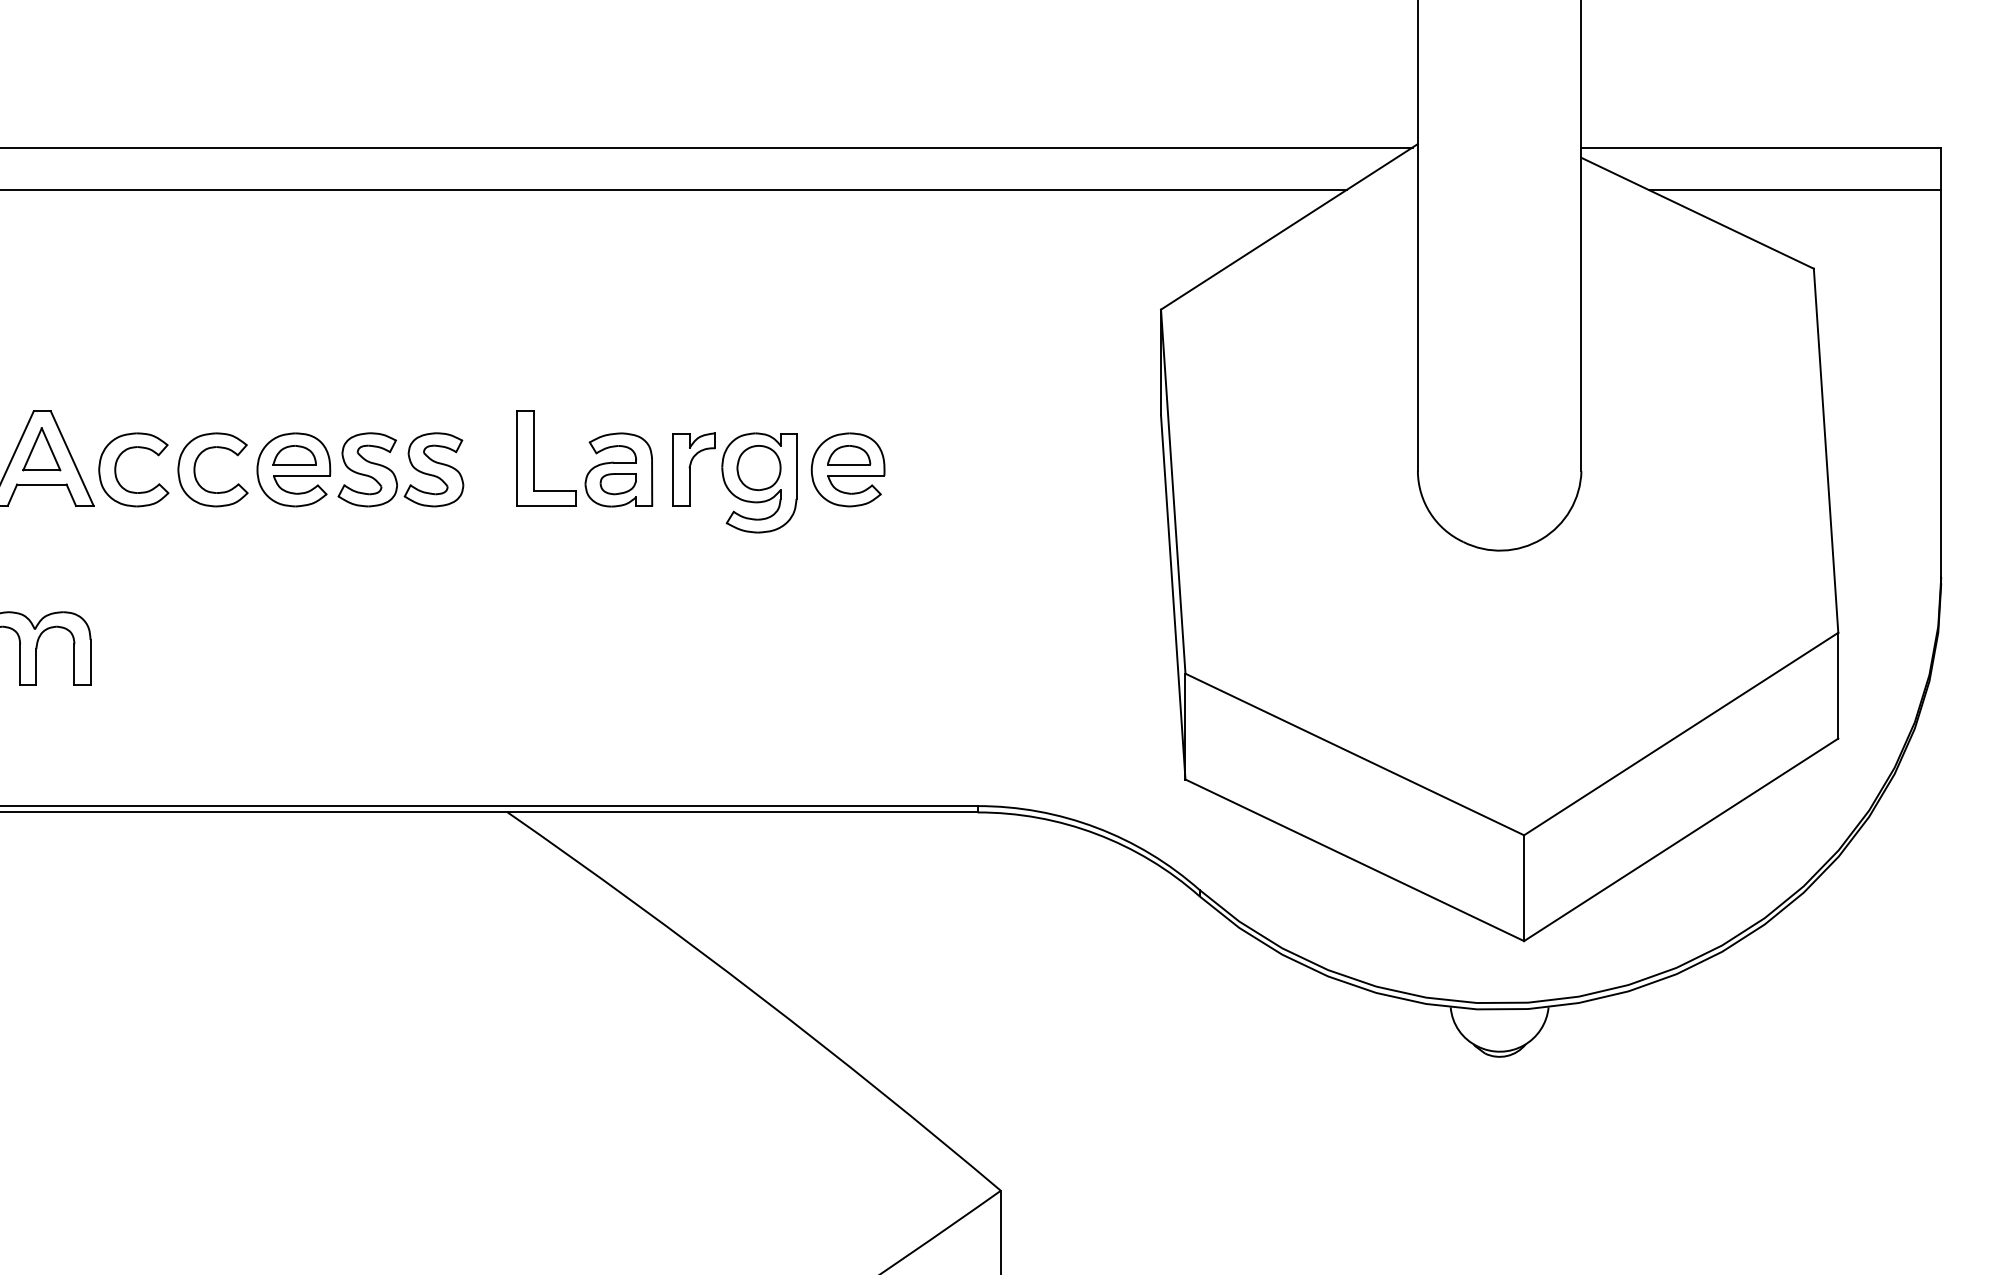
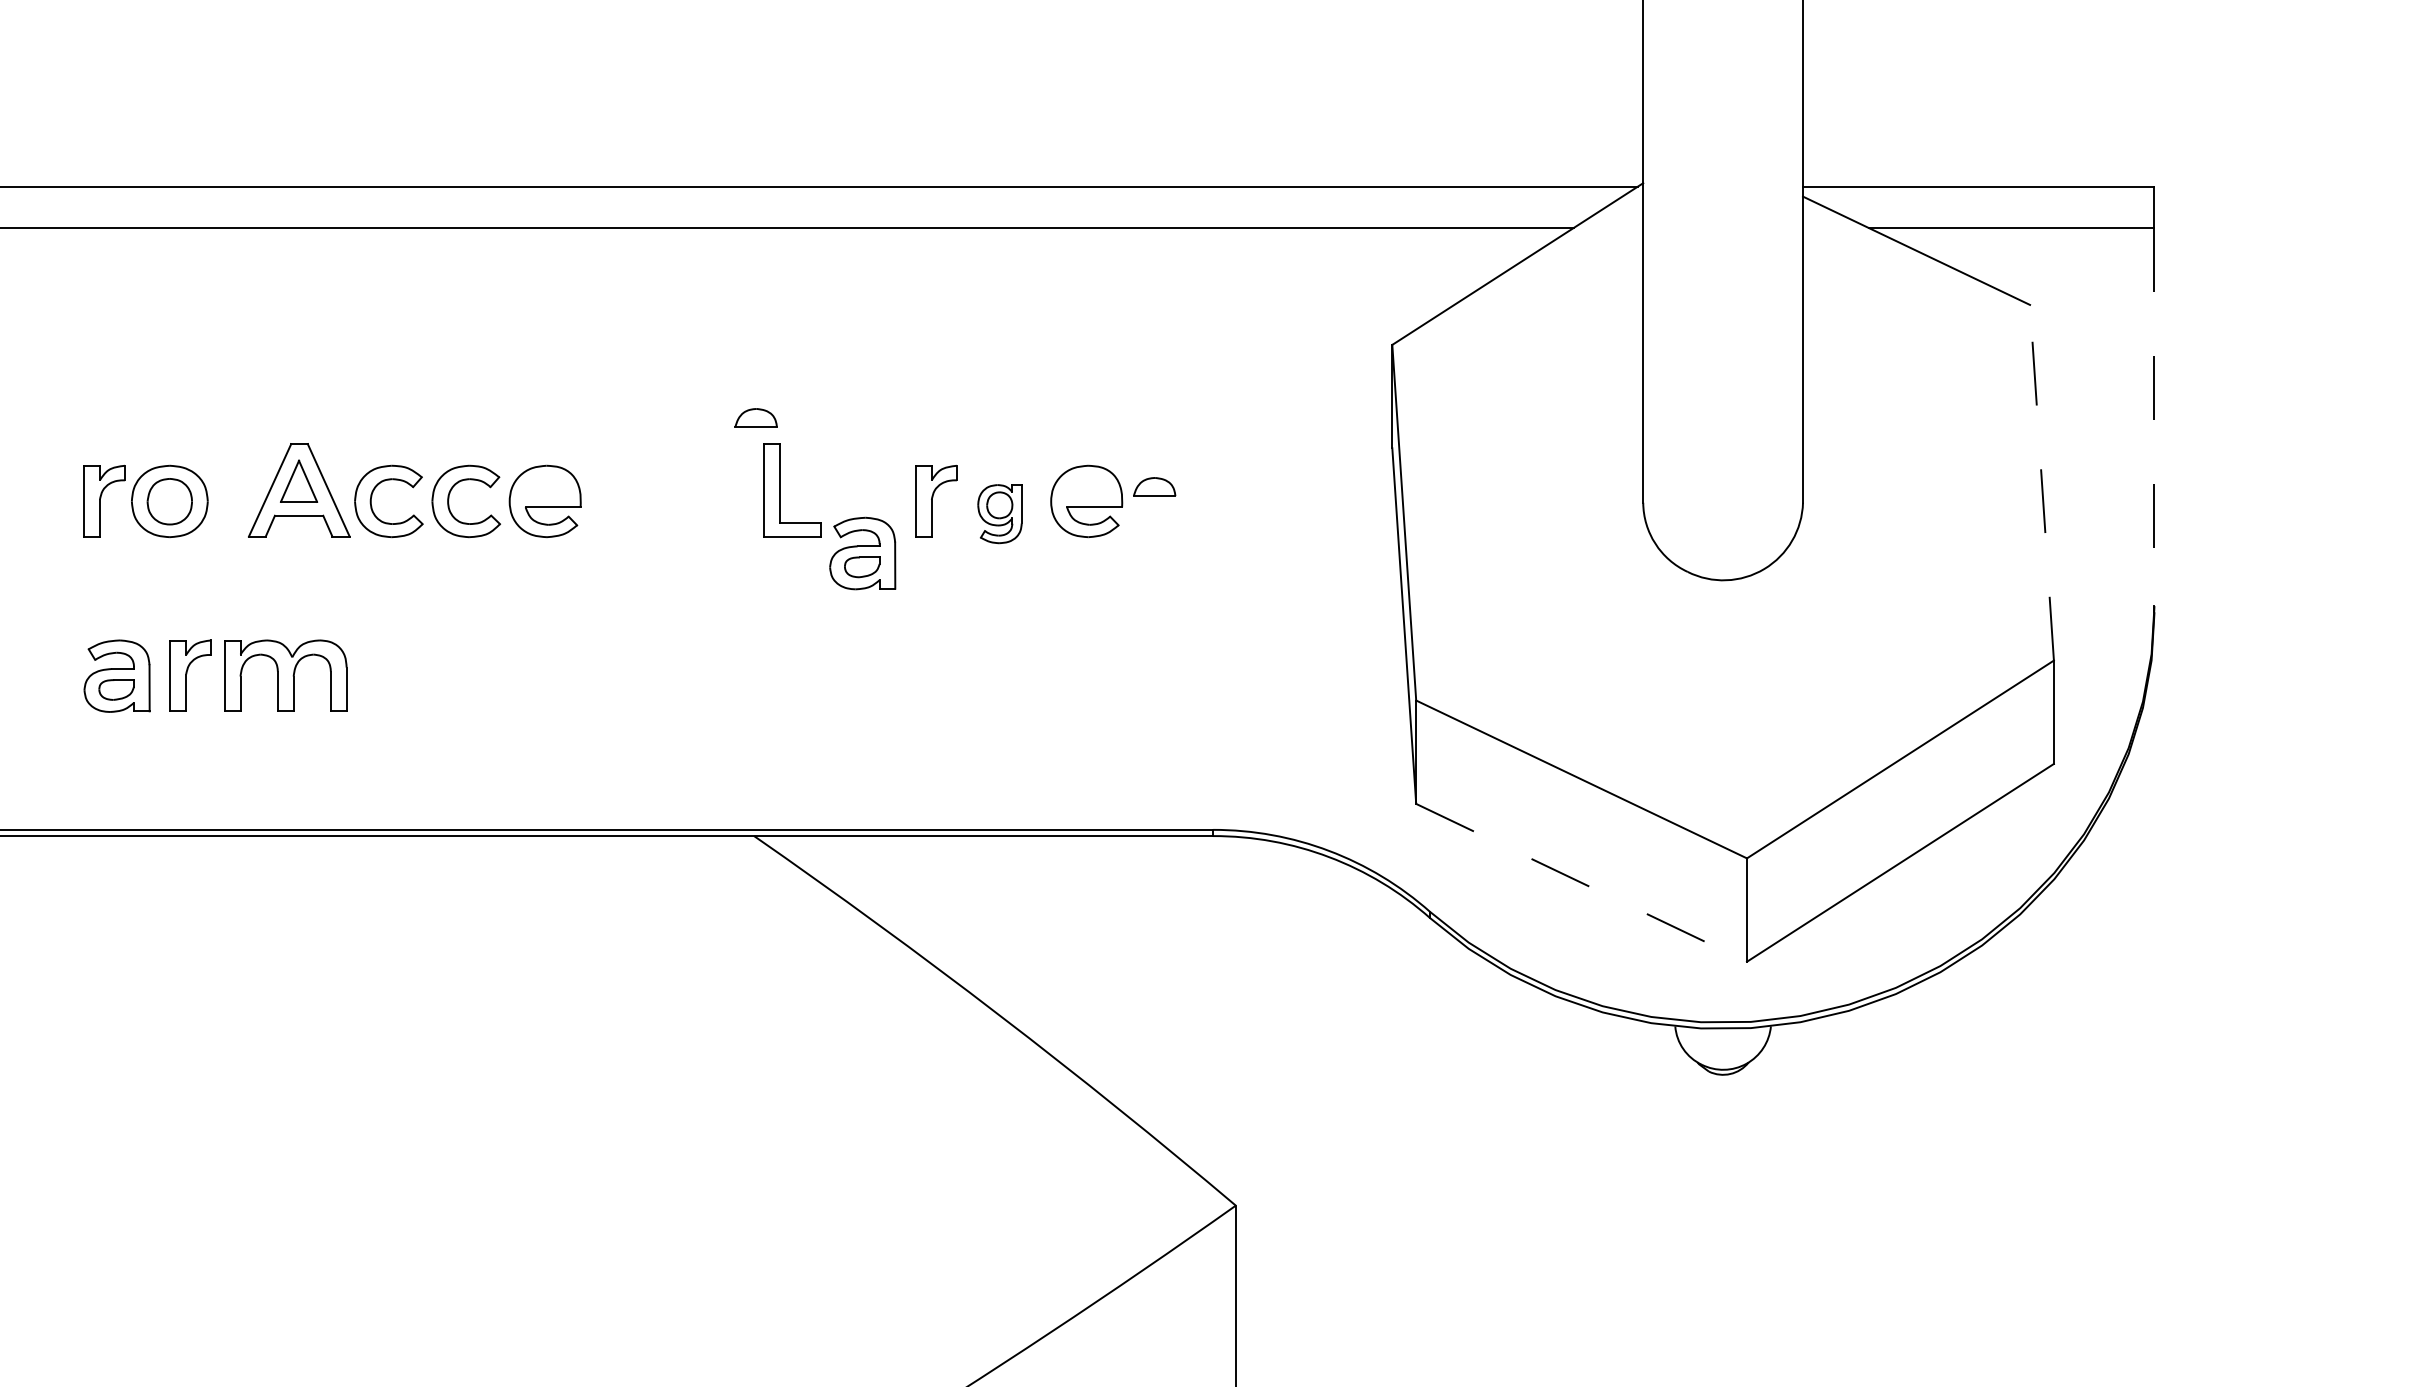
line: (1941, 383) -> (2154, 417), solid -> dashed
line: (1825, 450) -> (2041, 482), solid -> dashed
part: (294, 454) -> (755, 417), moved
part: (848, 454) -> (1154, 486), moved
part: (618, 469) -> (862, 553), moved
part: (394, 473) -> (643, 504), removed
part: (758, 482) -> (999, 513), size x0.6
line: (1355, 860) -> (1582, 883), solid -> dashed

